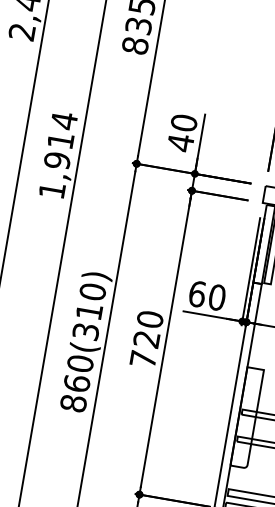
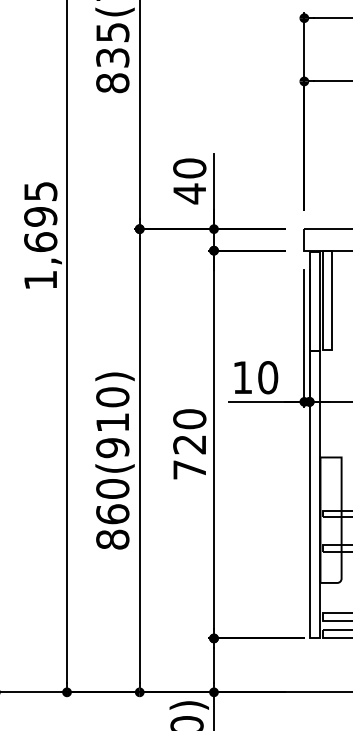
text: (60, 140) -> (40, 216), 1,914 -> 1,695
text: (197, 293) -> (242, 377), 60 -> 10
text: (85, 332) -> (112, 448), 860(310) -> 860(910)

